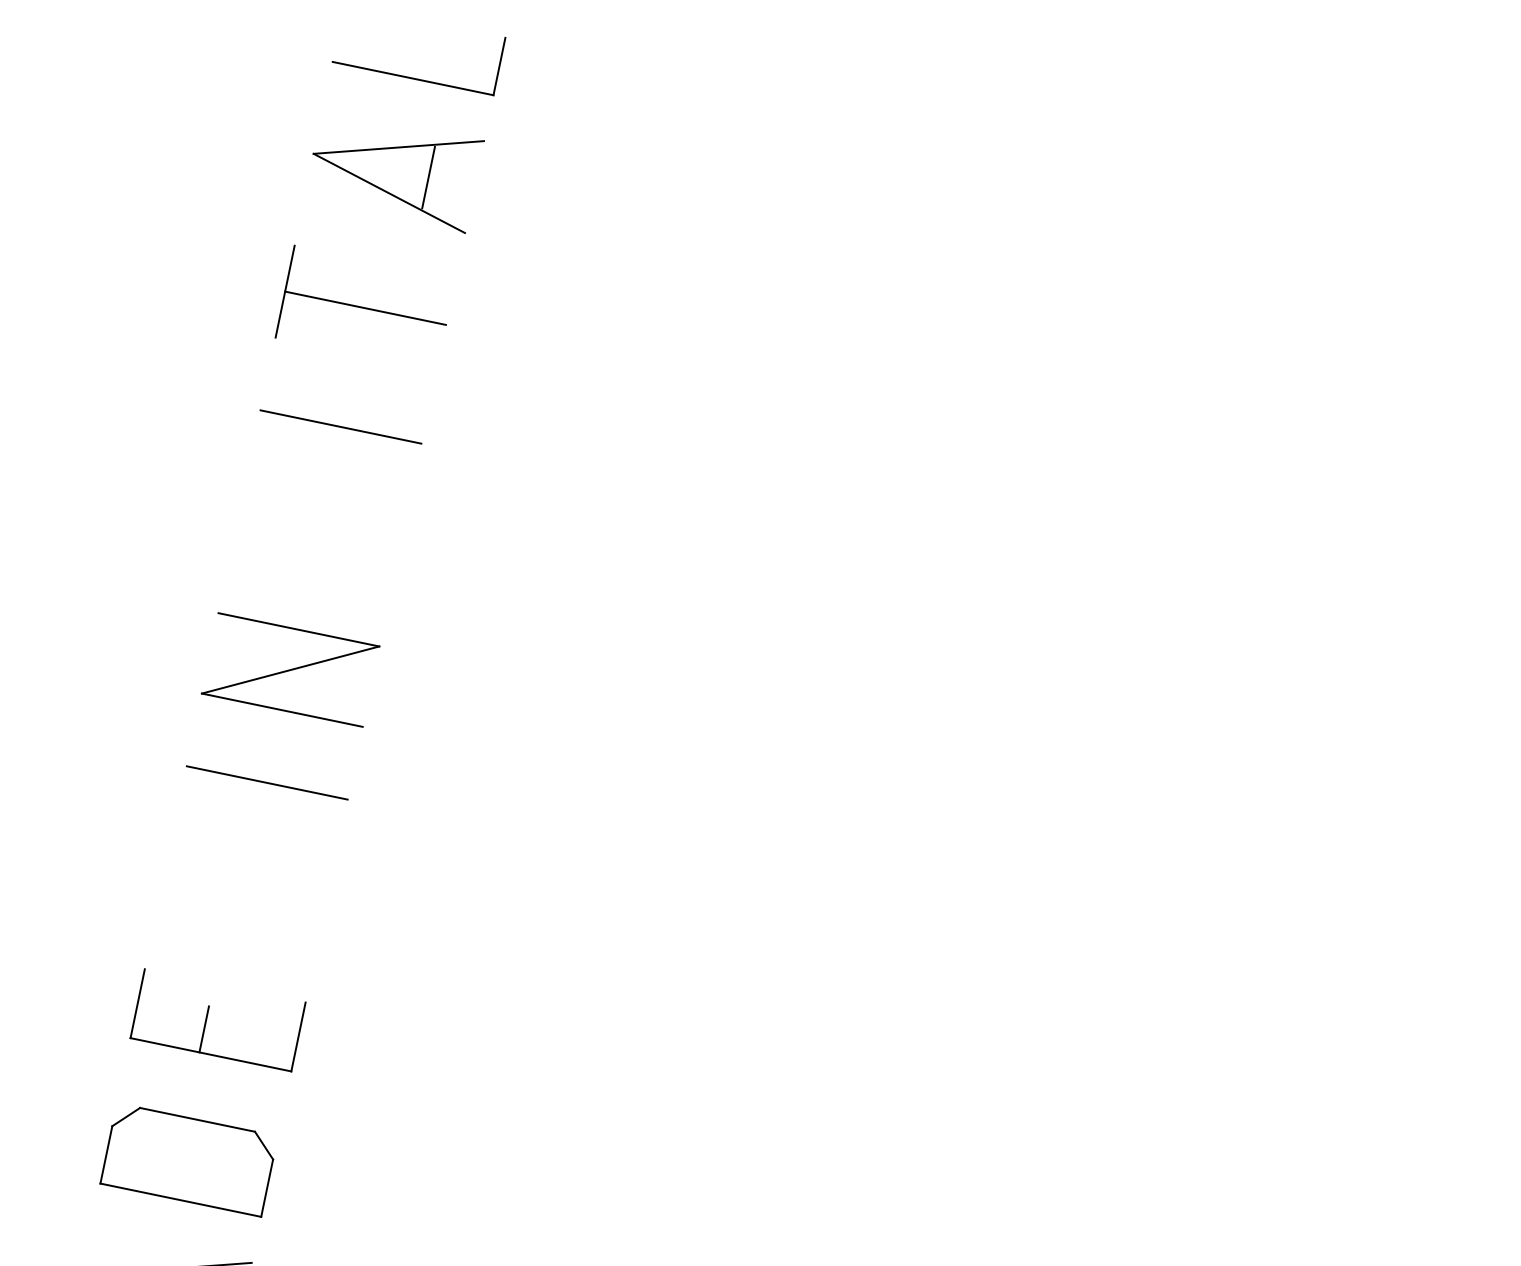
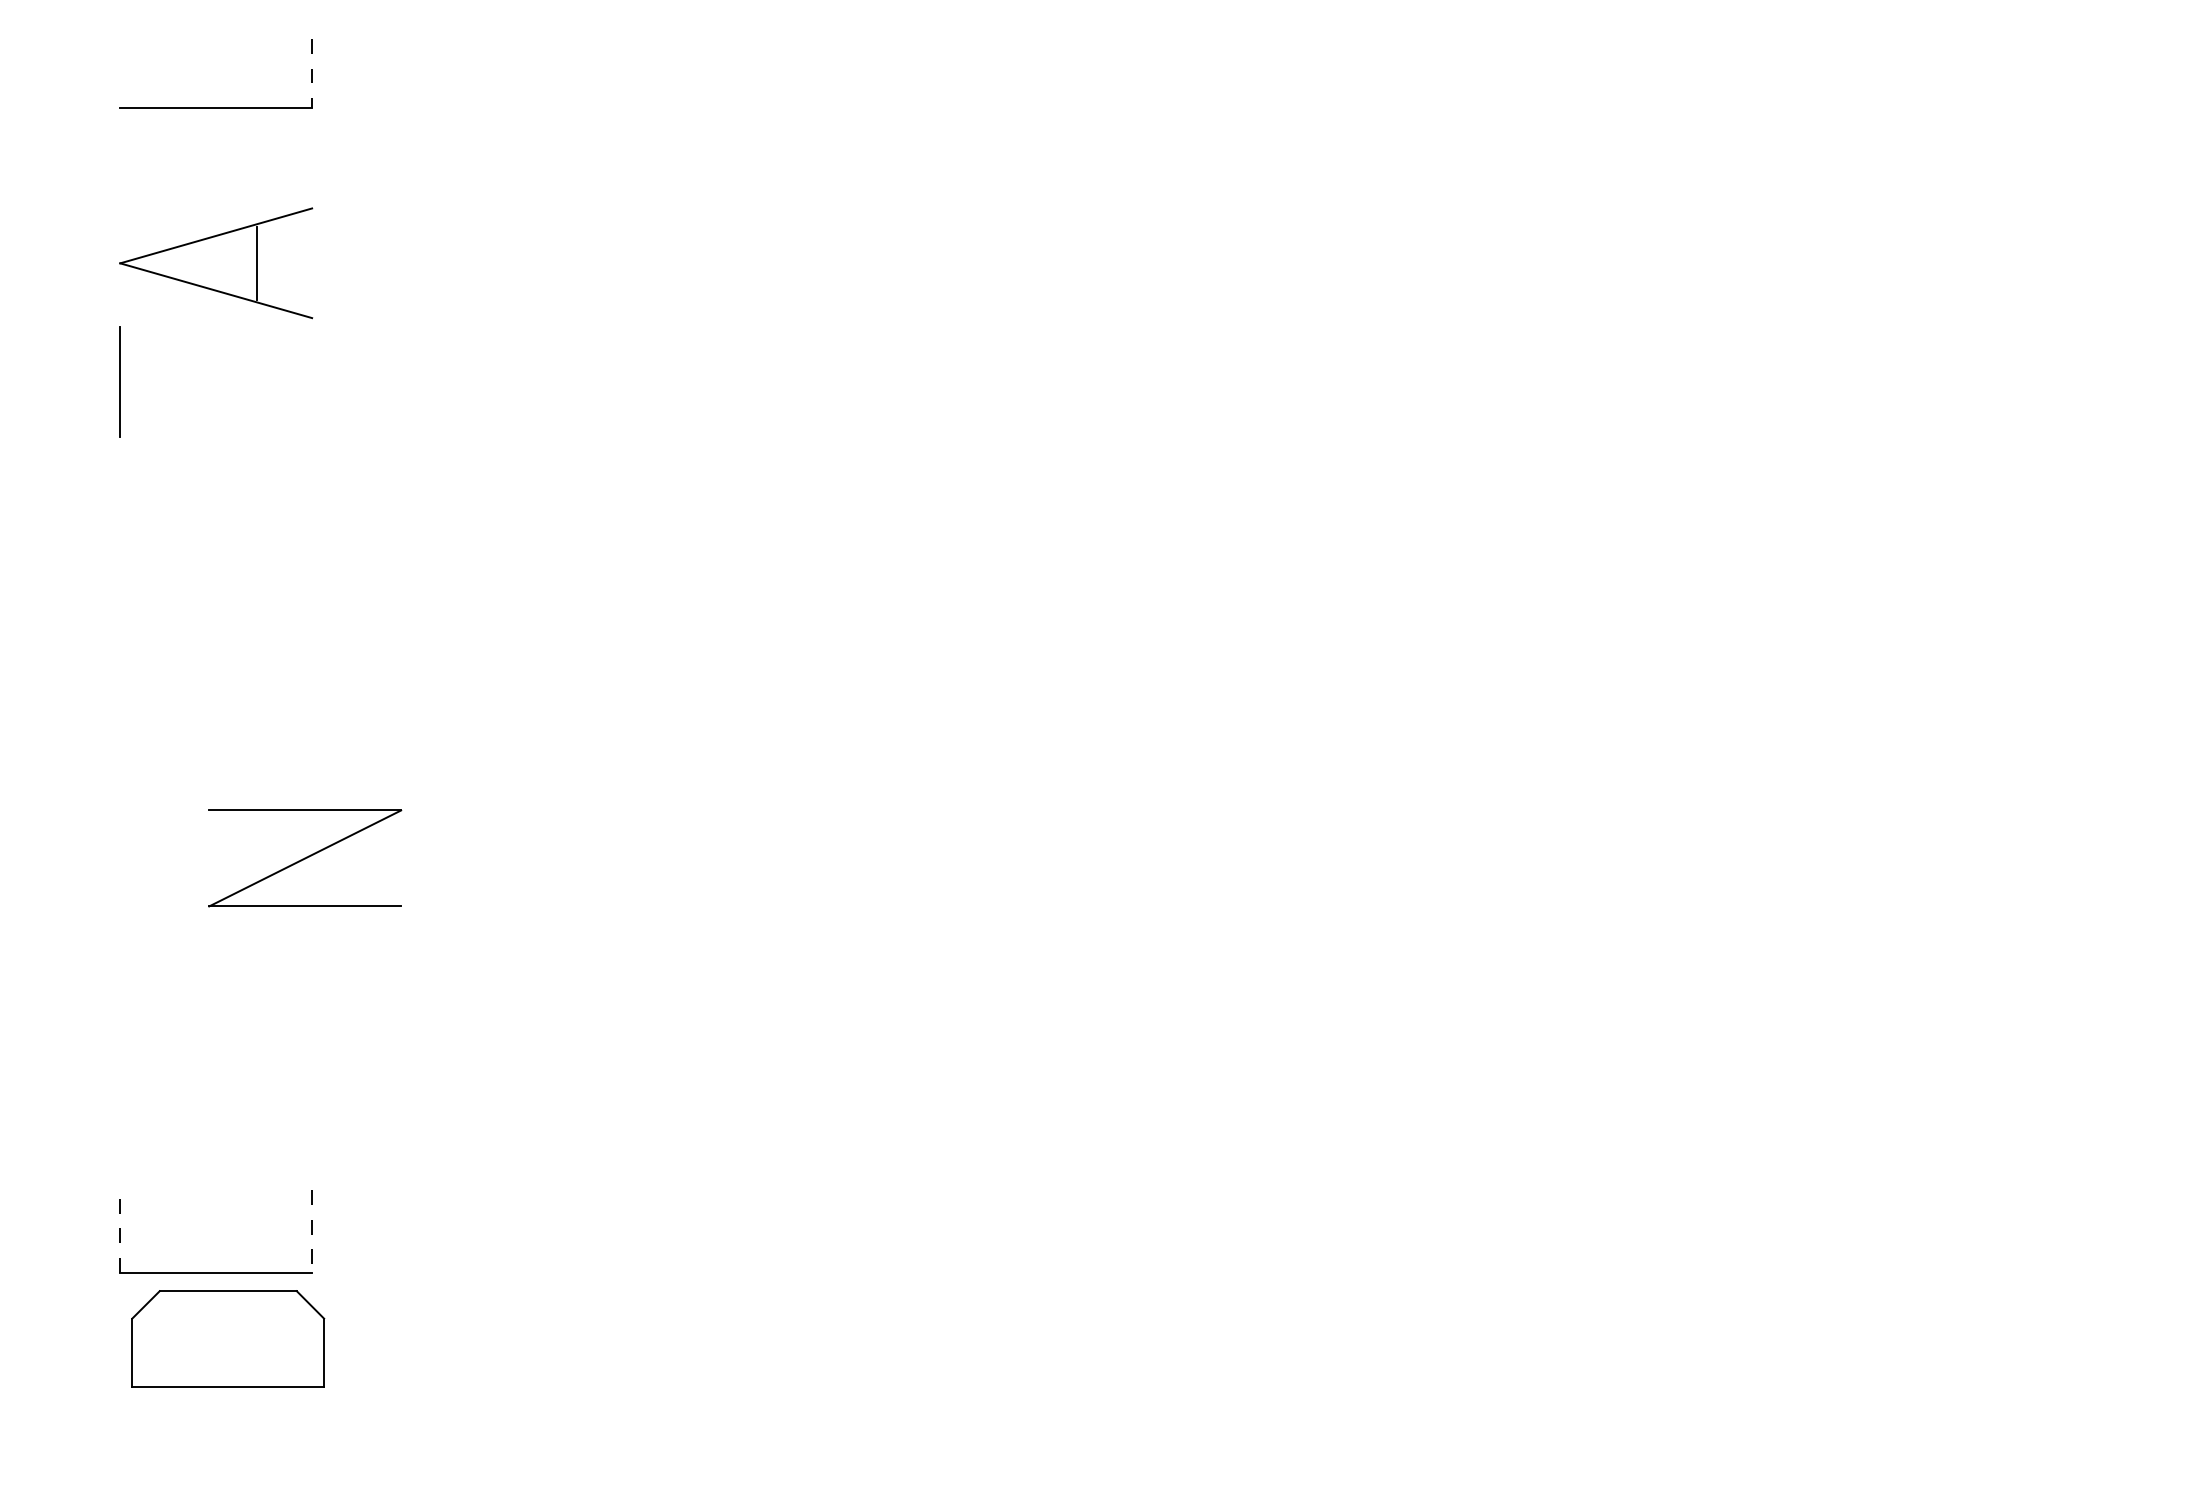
line: (499, 66) -> (312, 73), solid -> dashed
part: (394, 170) -> (216, 263), moved
line: (365, 308) -> (216, 381), removed
line: (341, 427) -> (216, 523), removed
part: (290, 670) -> (305, 858), moved
line: (267, 783) -> (216, 948), removed
line: (138, 1002) -> (120, 1230), solid -> dashed
line: (204, 1028) -> (202, 1244), removed
line: (298, 1037) -> (312, 1231), solid -> dashed
part: (189, 1159) -> (228, 1338), moved

